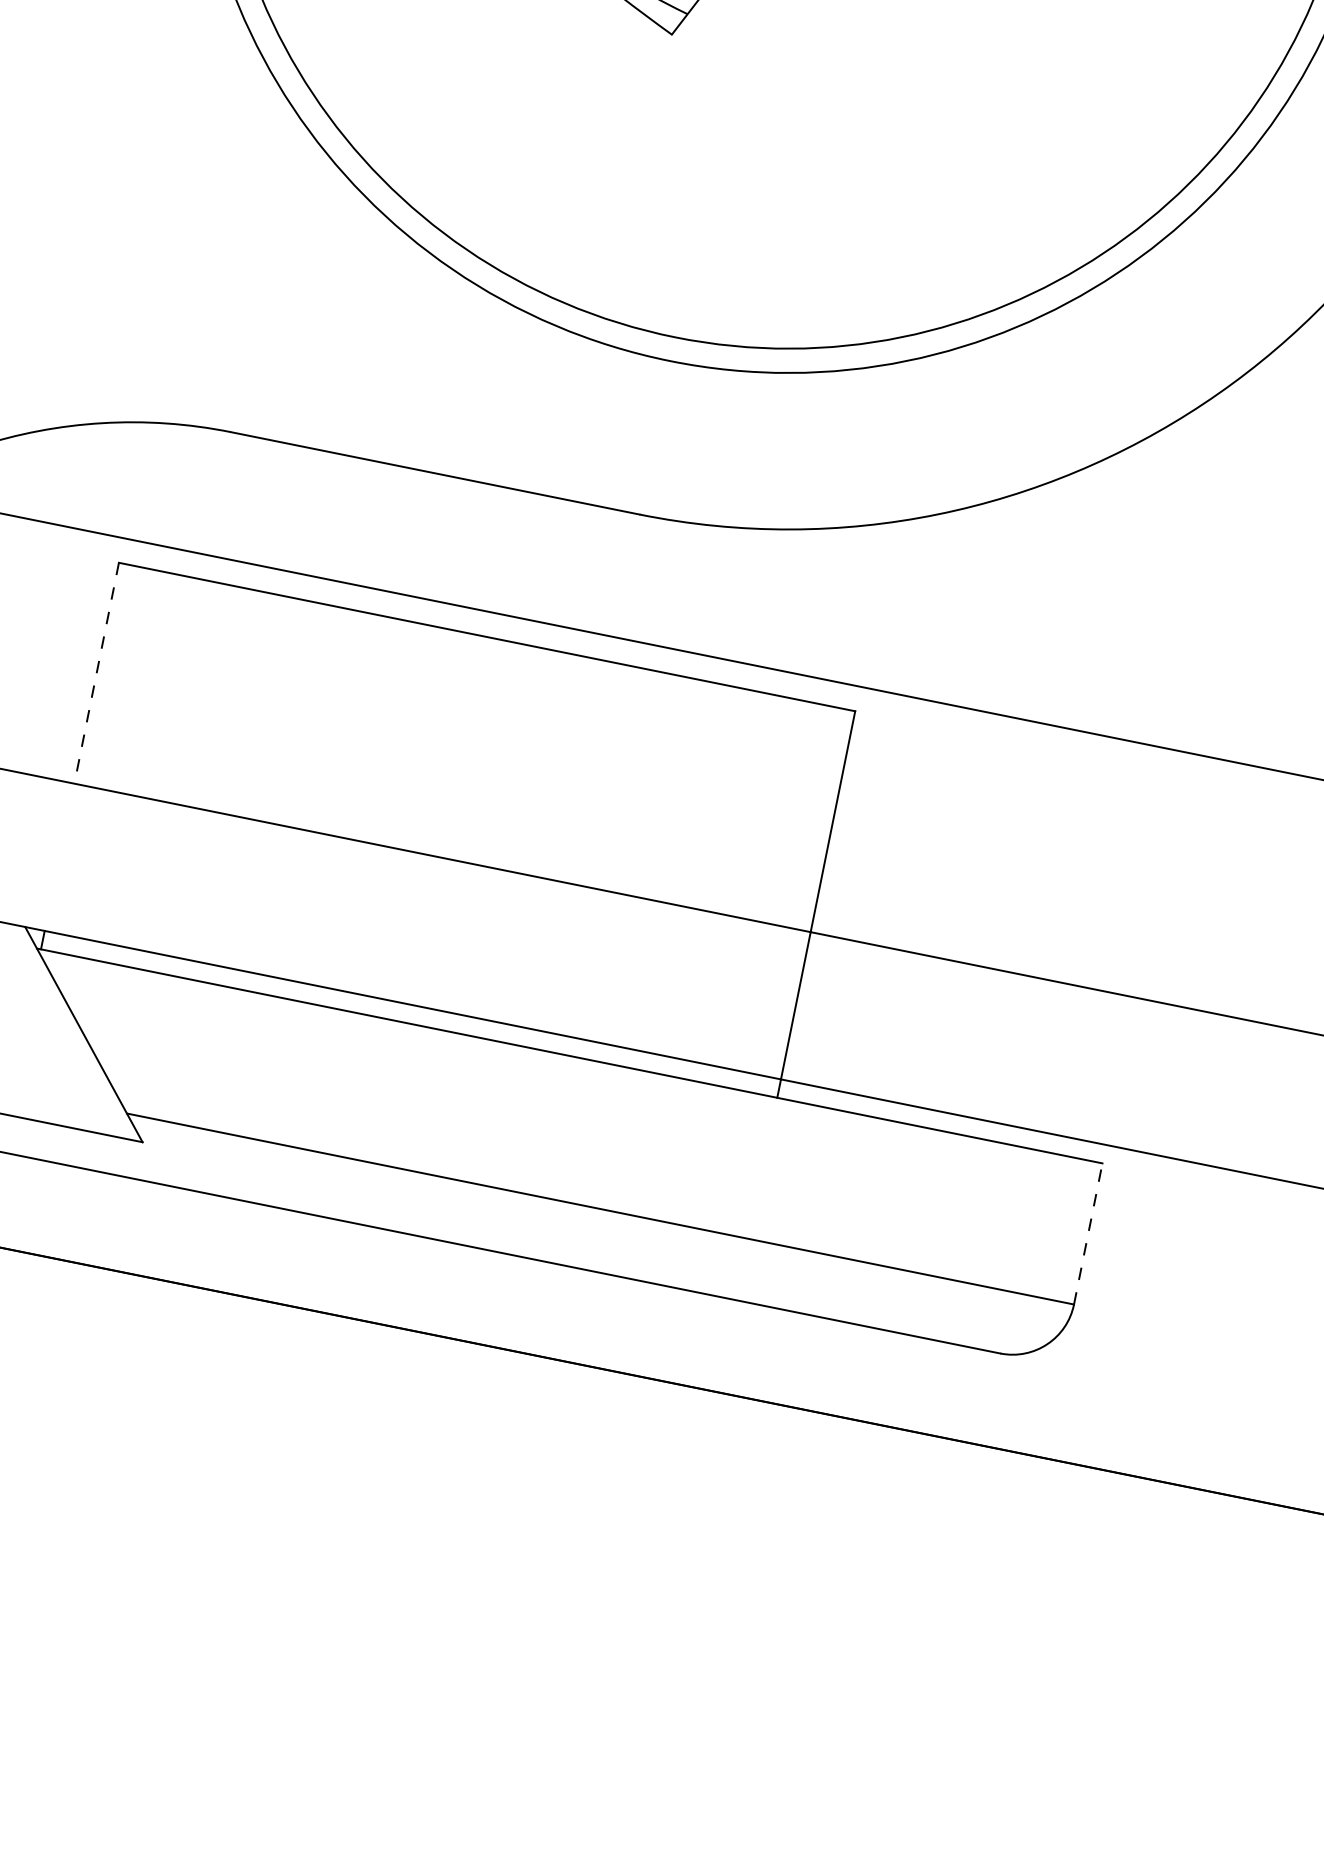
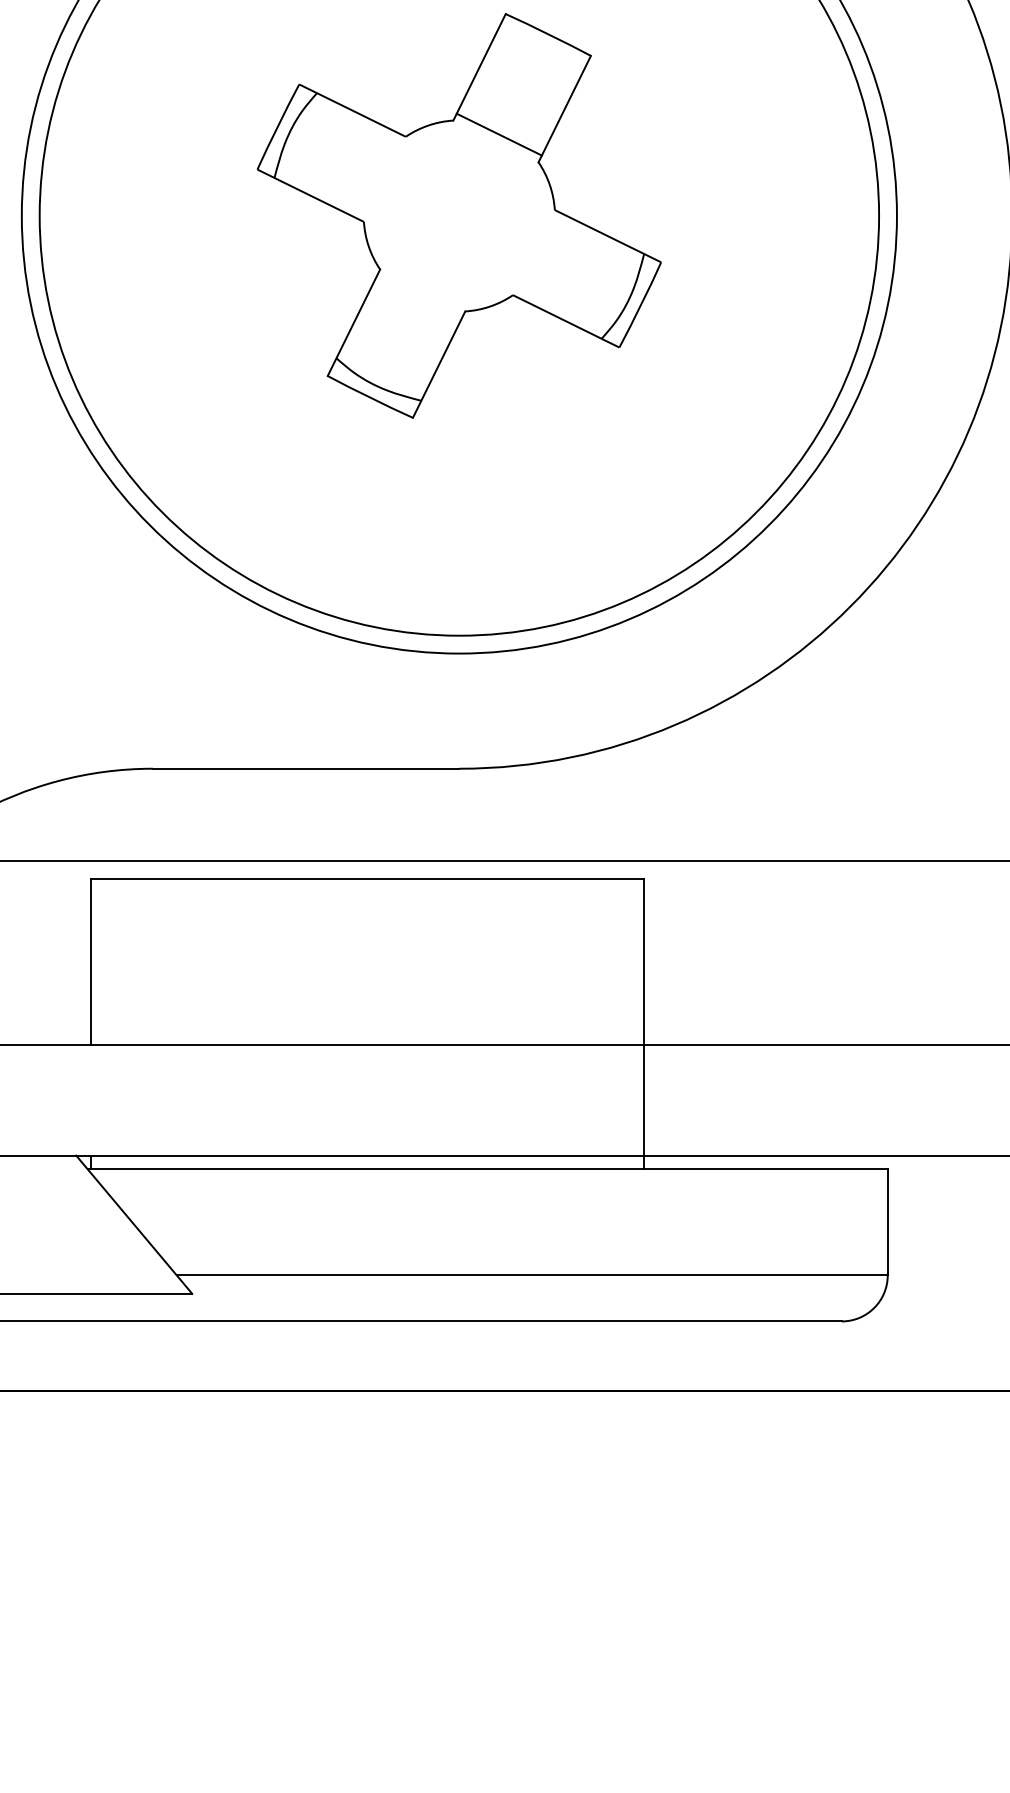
line: (96, 673) -> (90, 962), dashed -> solid
line: (1087, 1233) -> (887, 1222), dashed -> solid

